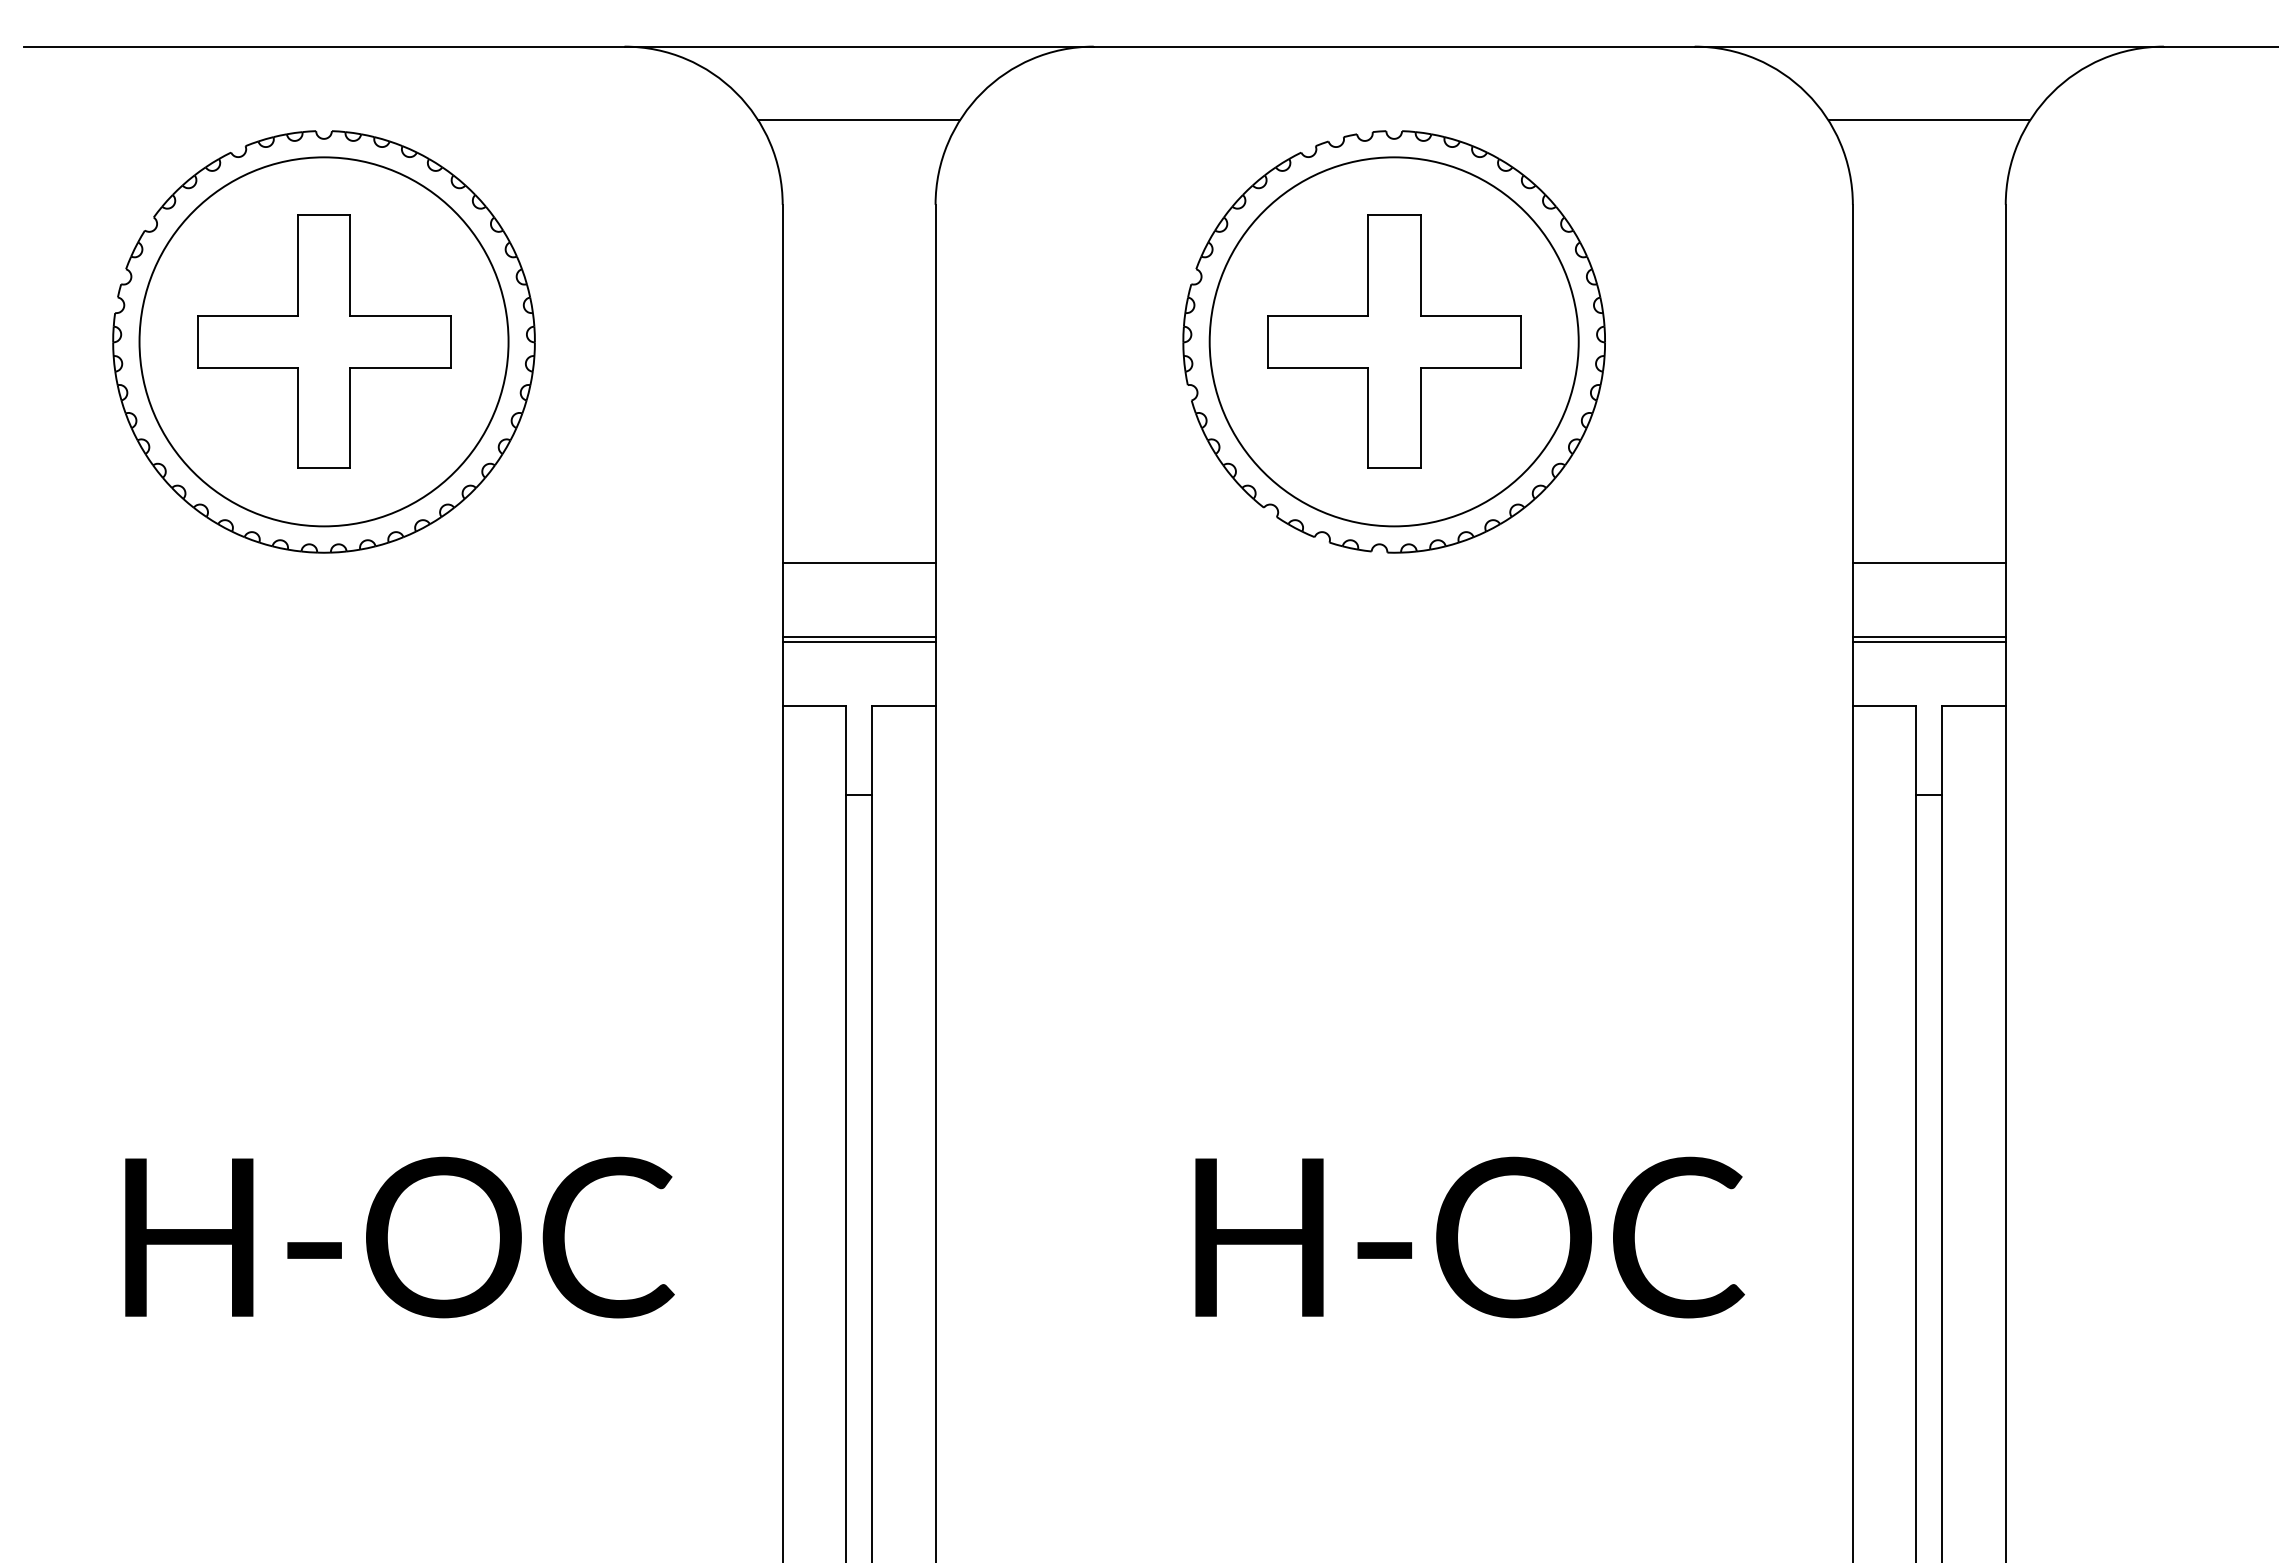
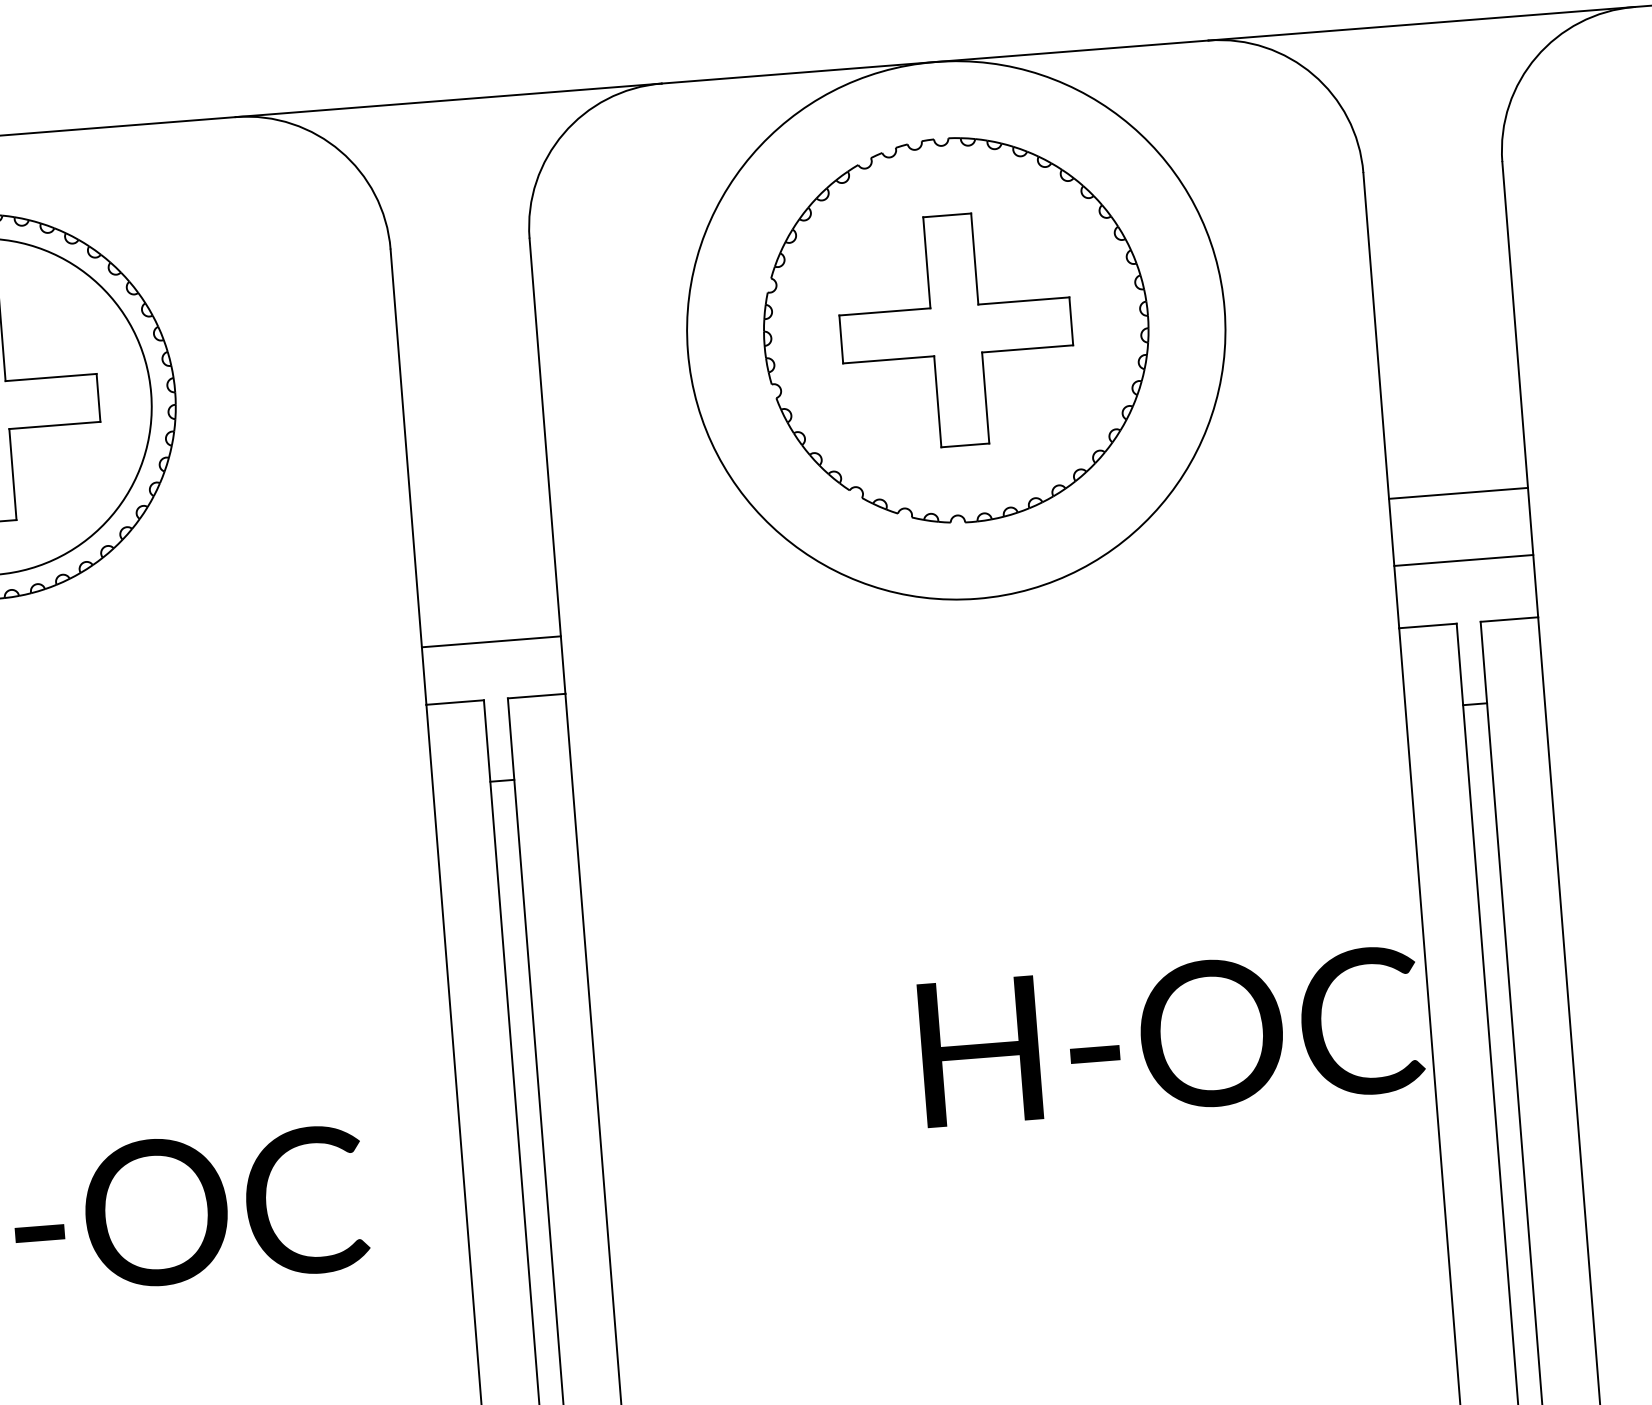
line: (858, 120) -> (453, 167), removed
line: (1929, 120) -> (1427, 90), removed
circle: (1393, 341) -> (955, 330), size x1.6
line: (858, 563) -> (485, 570), removed
line: (858, 637) -> (490, 637), removed
line: (1928, 642) -> (1463, 565), removed
text: (1469, 1237) -> (1171, 1036), moved

